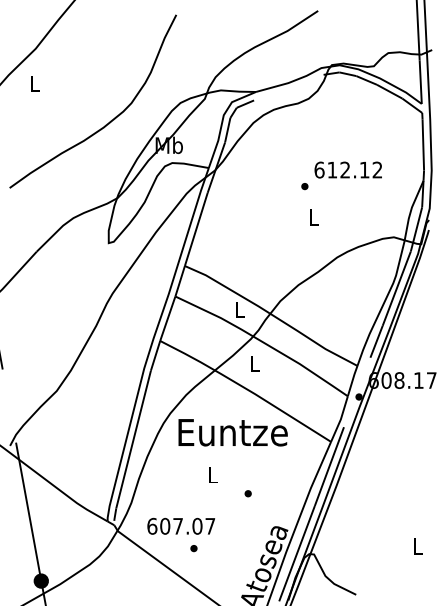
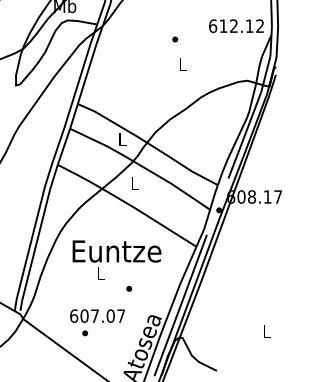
text: (347, 169) -> (235, 25), moved
text: (232, 432) -> (116, 251), moved
text: (181, 525) -> (97, 315), moved

